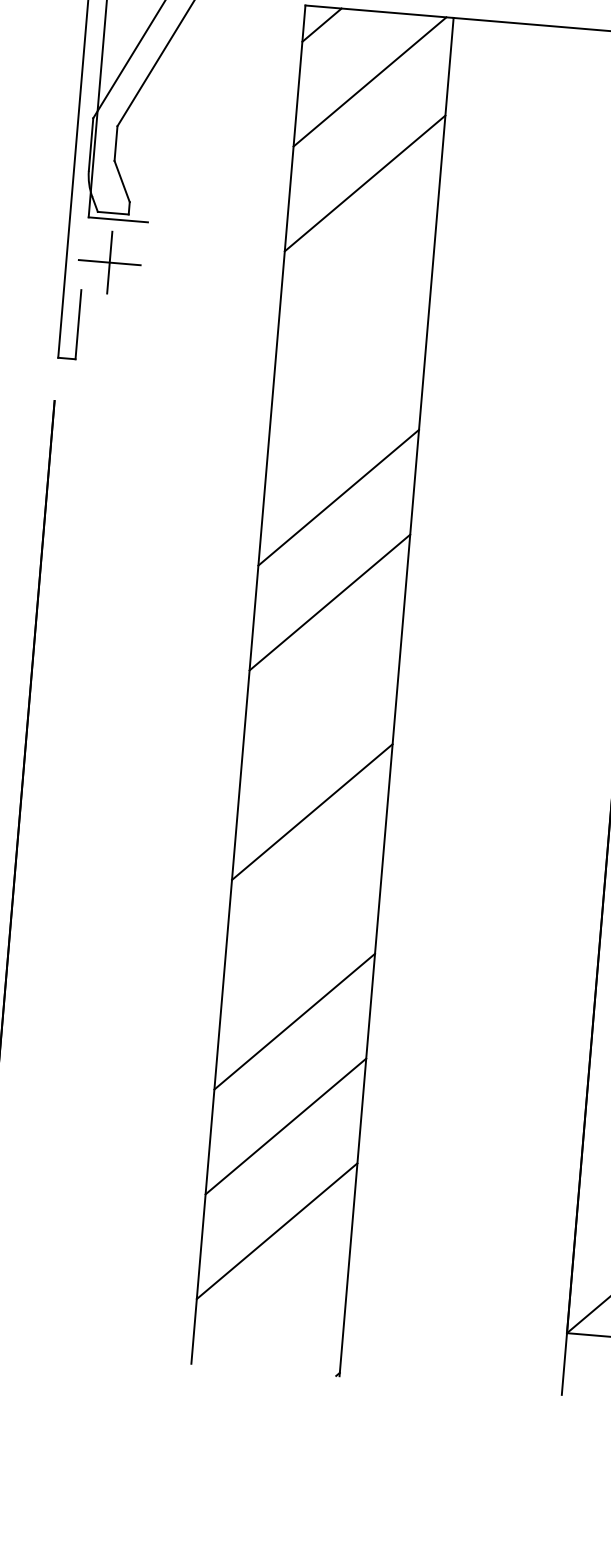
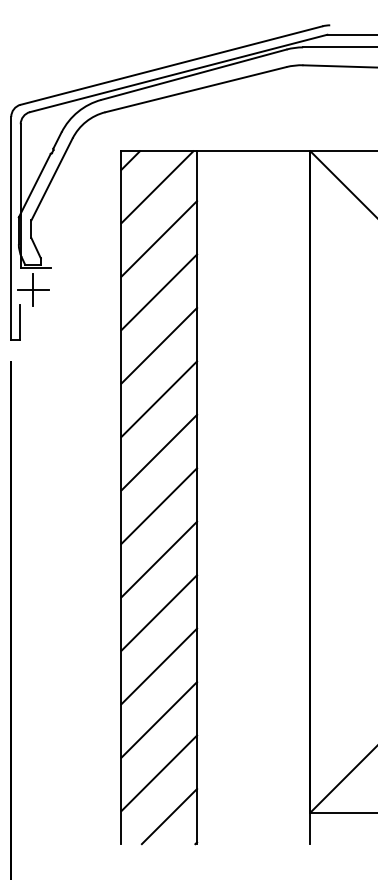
line: (356, 288) -> (159, 292), added
line: (347, 392) -> (159, 345), added
line: (321, 706) -> (159, 505), added
line: (304, 915) -> (159, 612), added
line: (290, 1317) -> (169, 816), added

